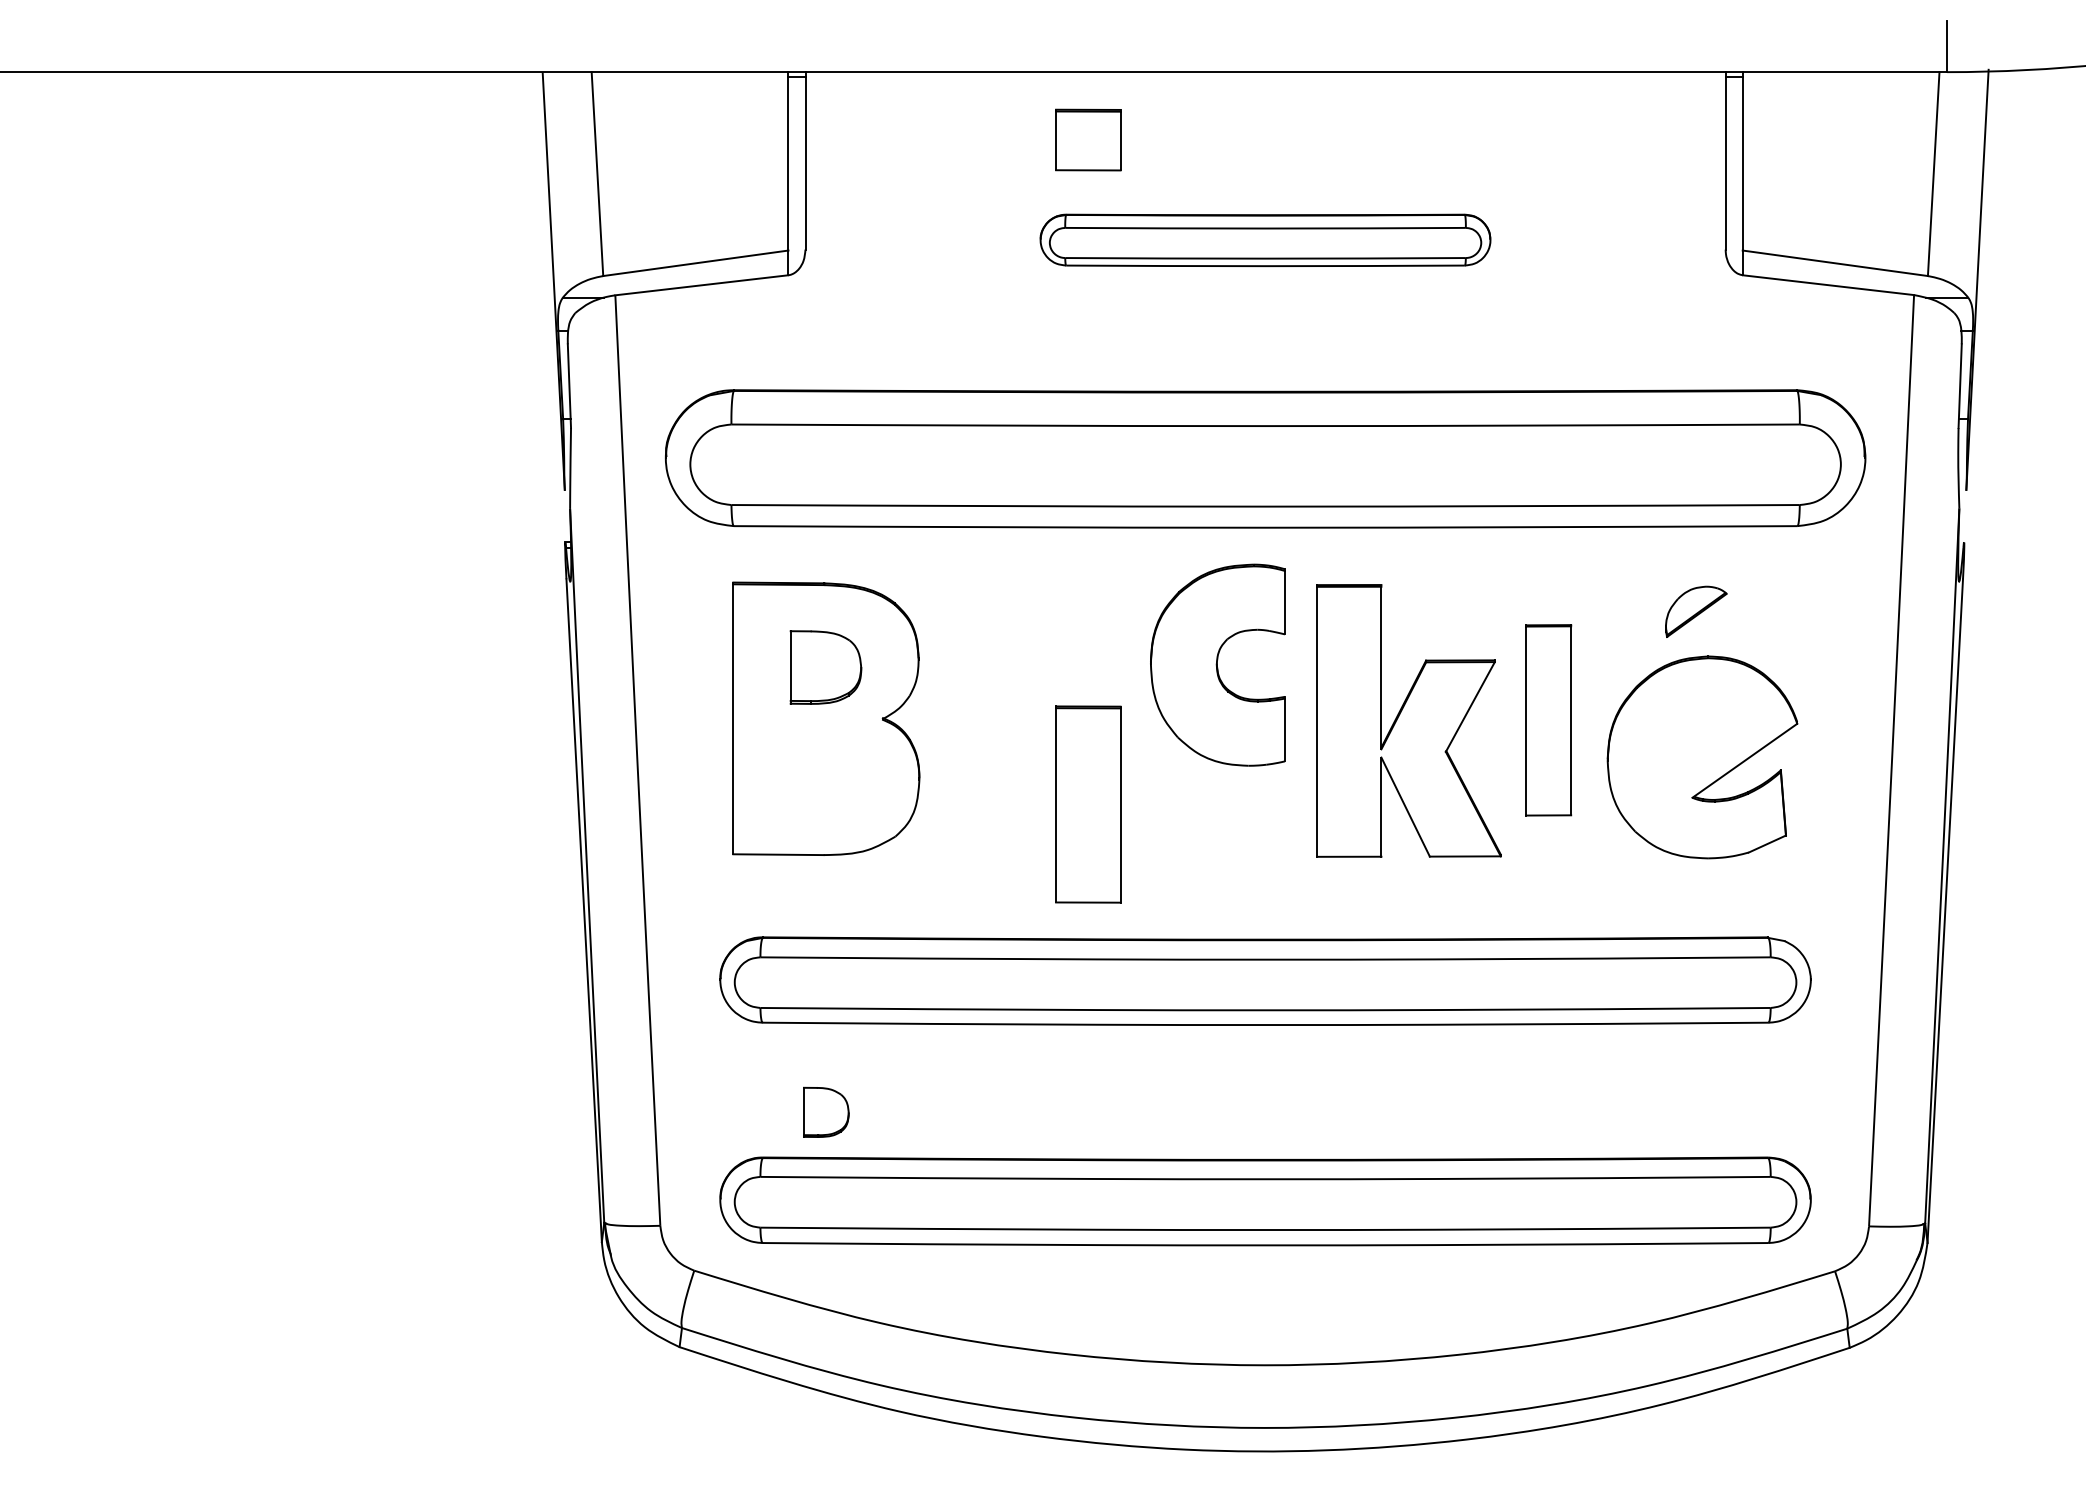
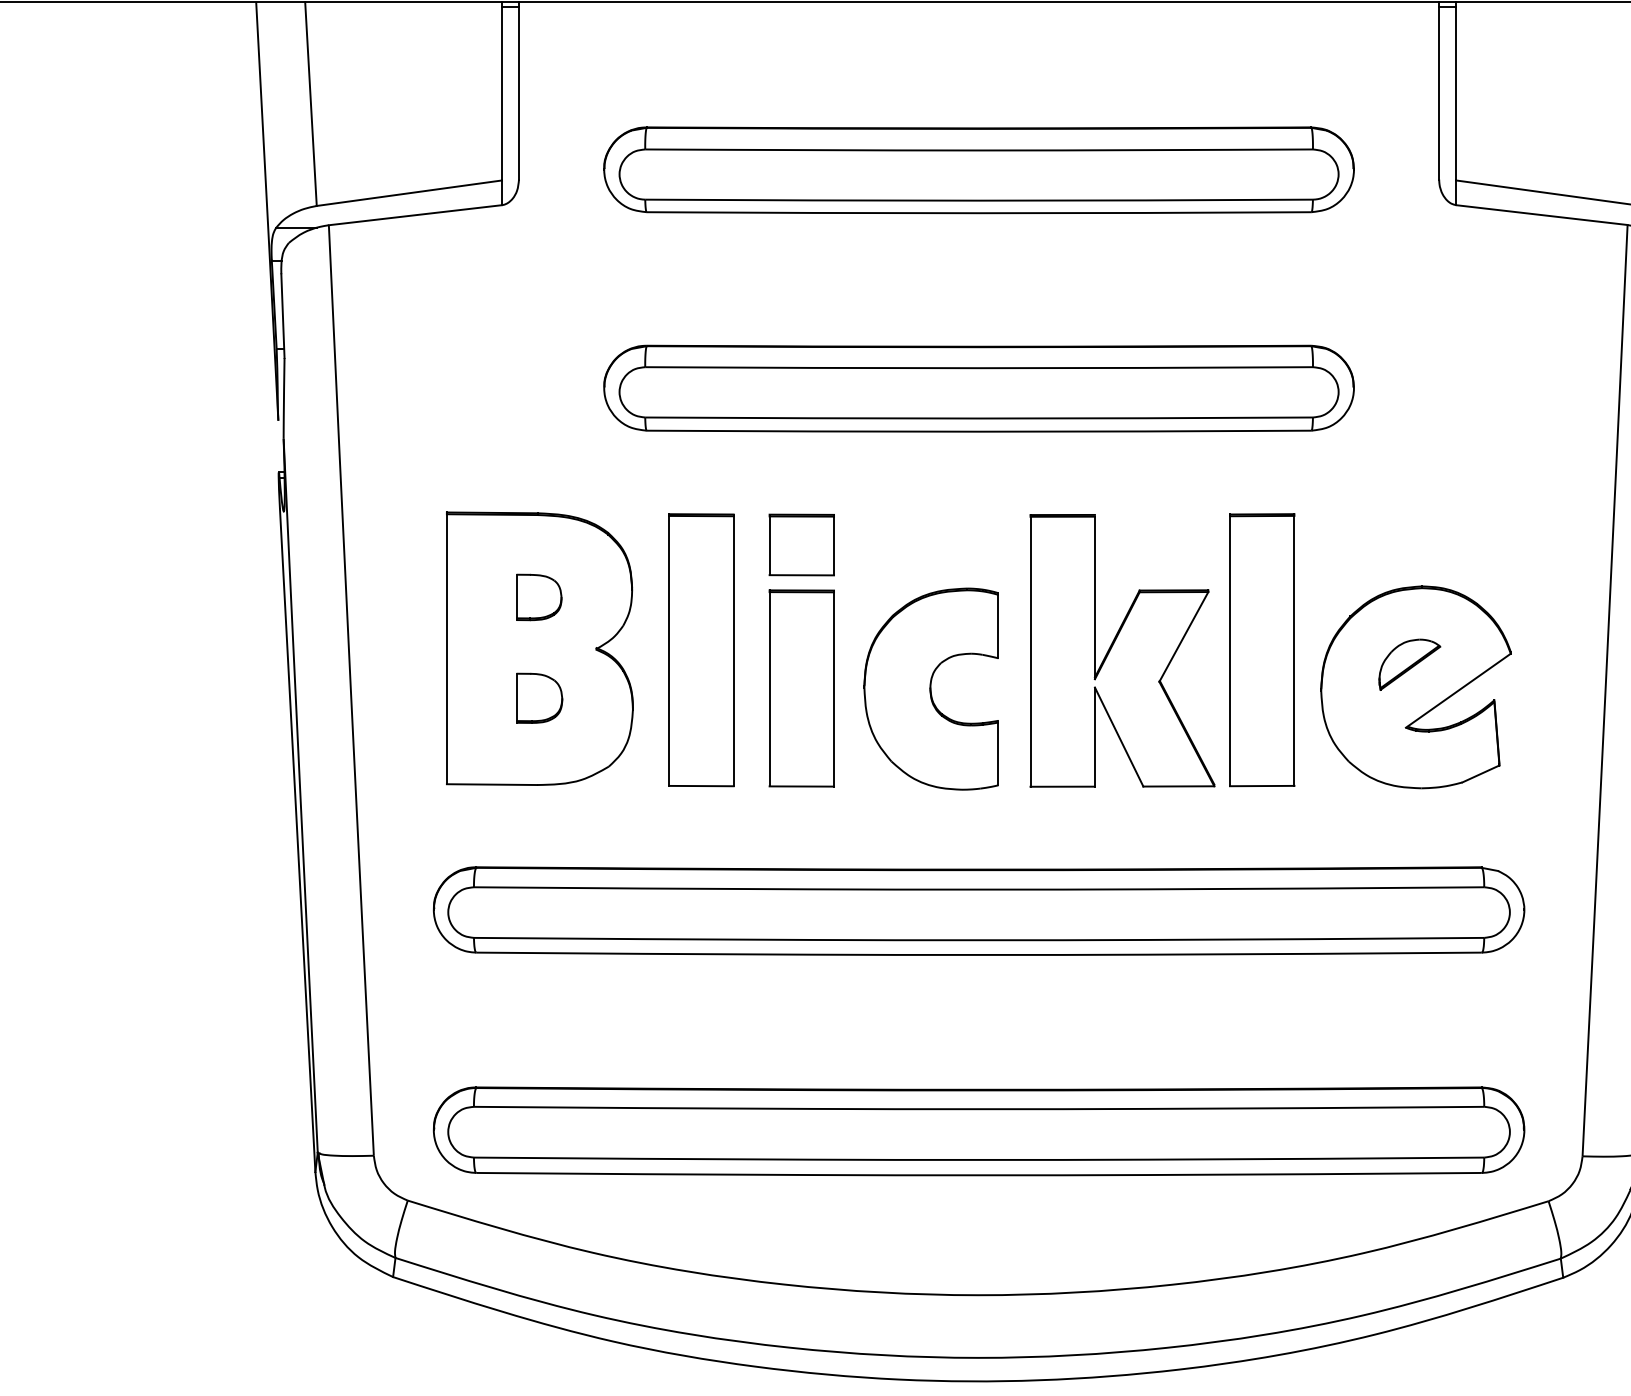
part: (1088, 139) -> (802, 544), moved
part: (1265, 240) -> (979, 170), size x1.67
part: (1265, 458) -> (979, 388), size x0.62
part: (1696, 611) -> (1410, 664), moved
part: (1217, 664) -> (931, 688), moved
part: (825, 667) -> (539, 597), size x0.62
part: (987, 720) -> (701, 650), added
part: (1548, 720) -> (1262, 650), size x1.43
part: (1088, 804) -> (802, 688), moved
part: (826, 1111) -> (540, 697), moved

